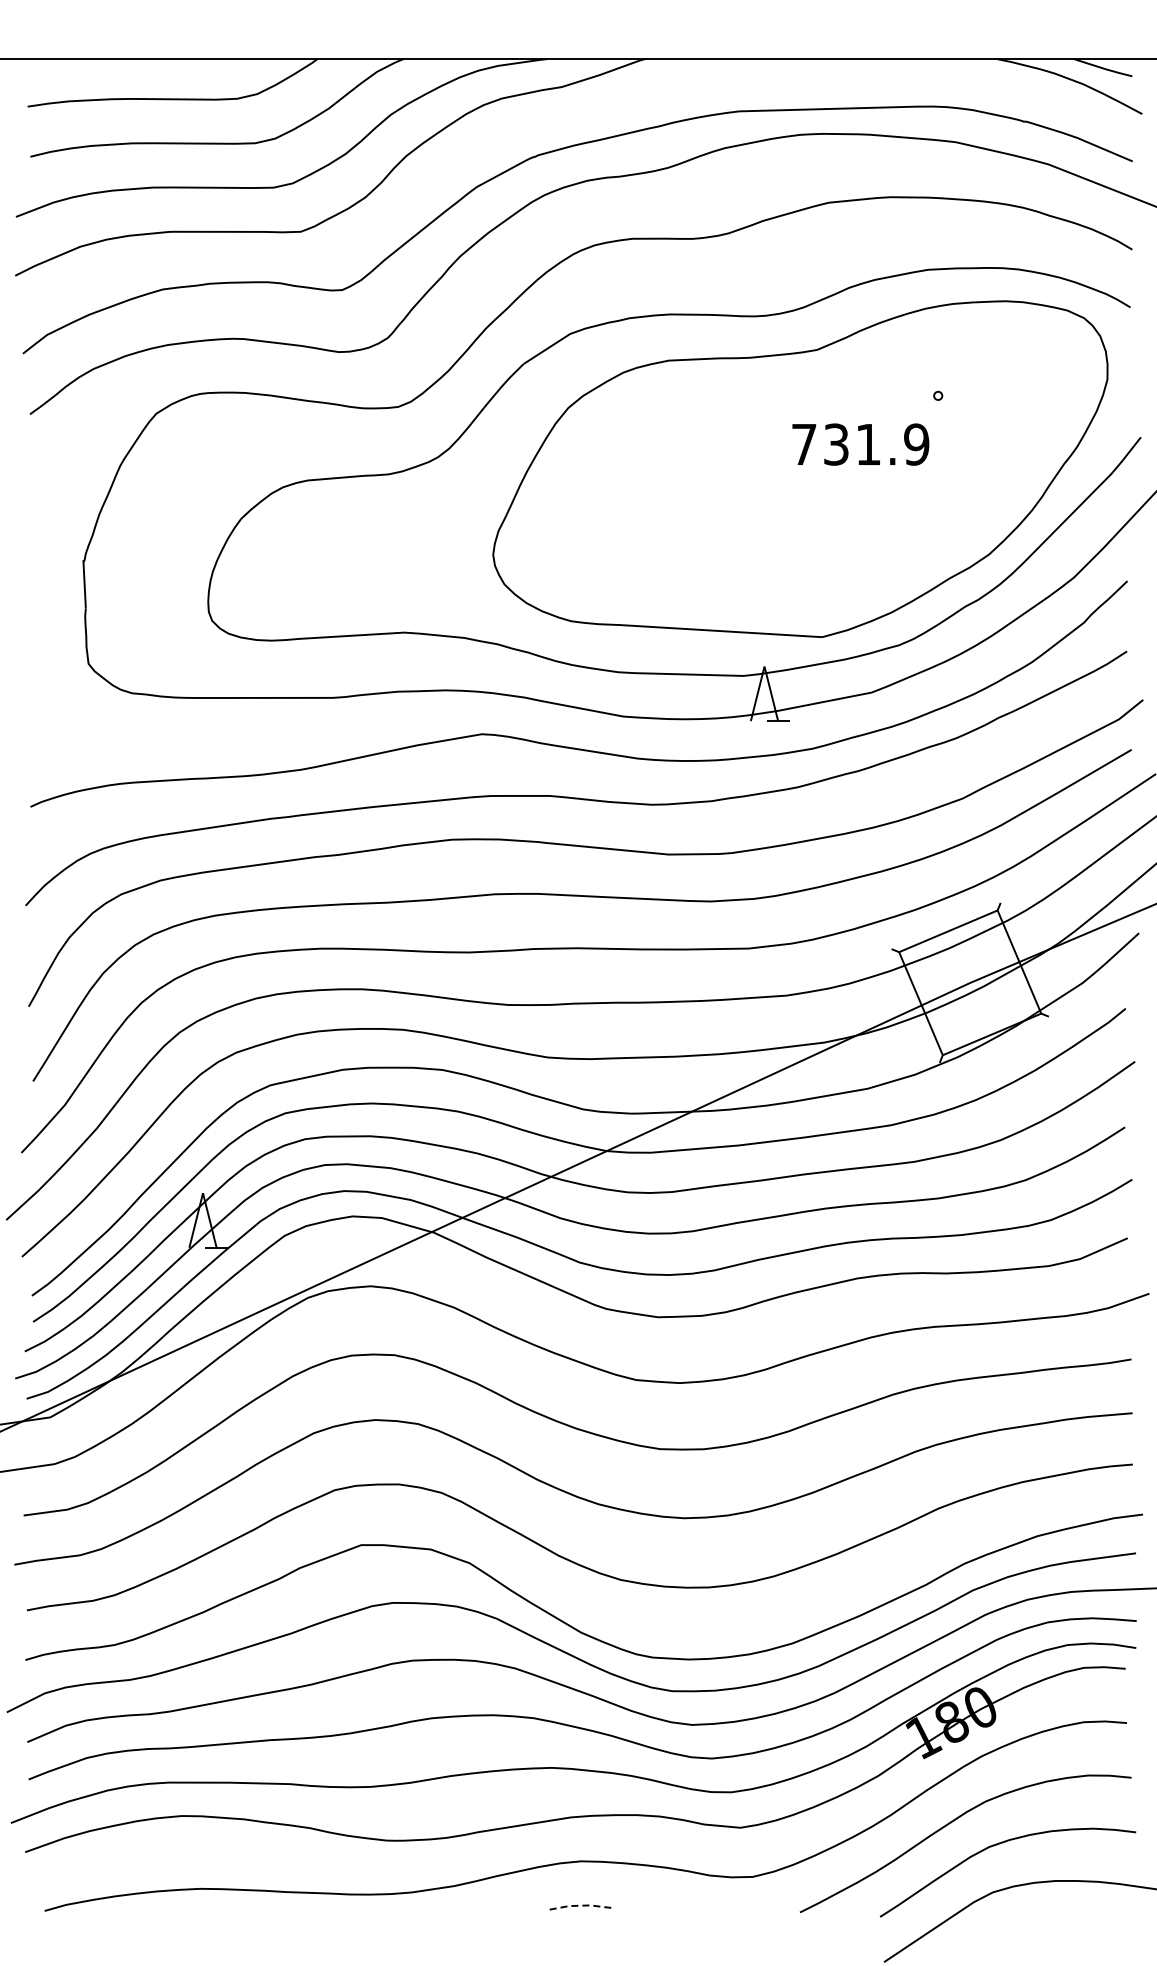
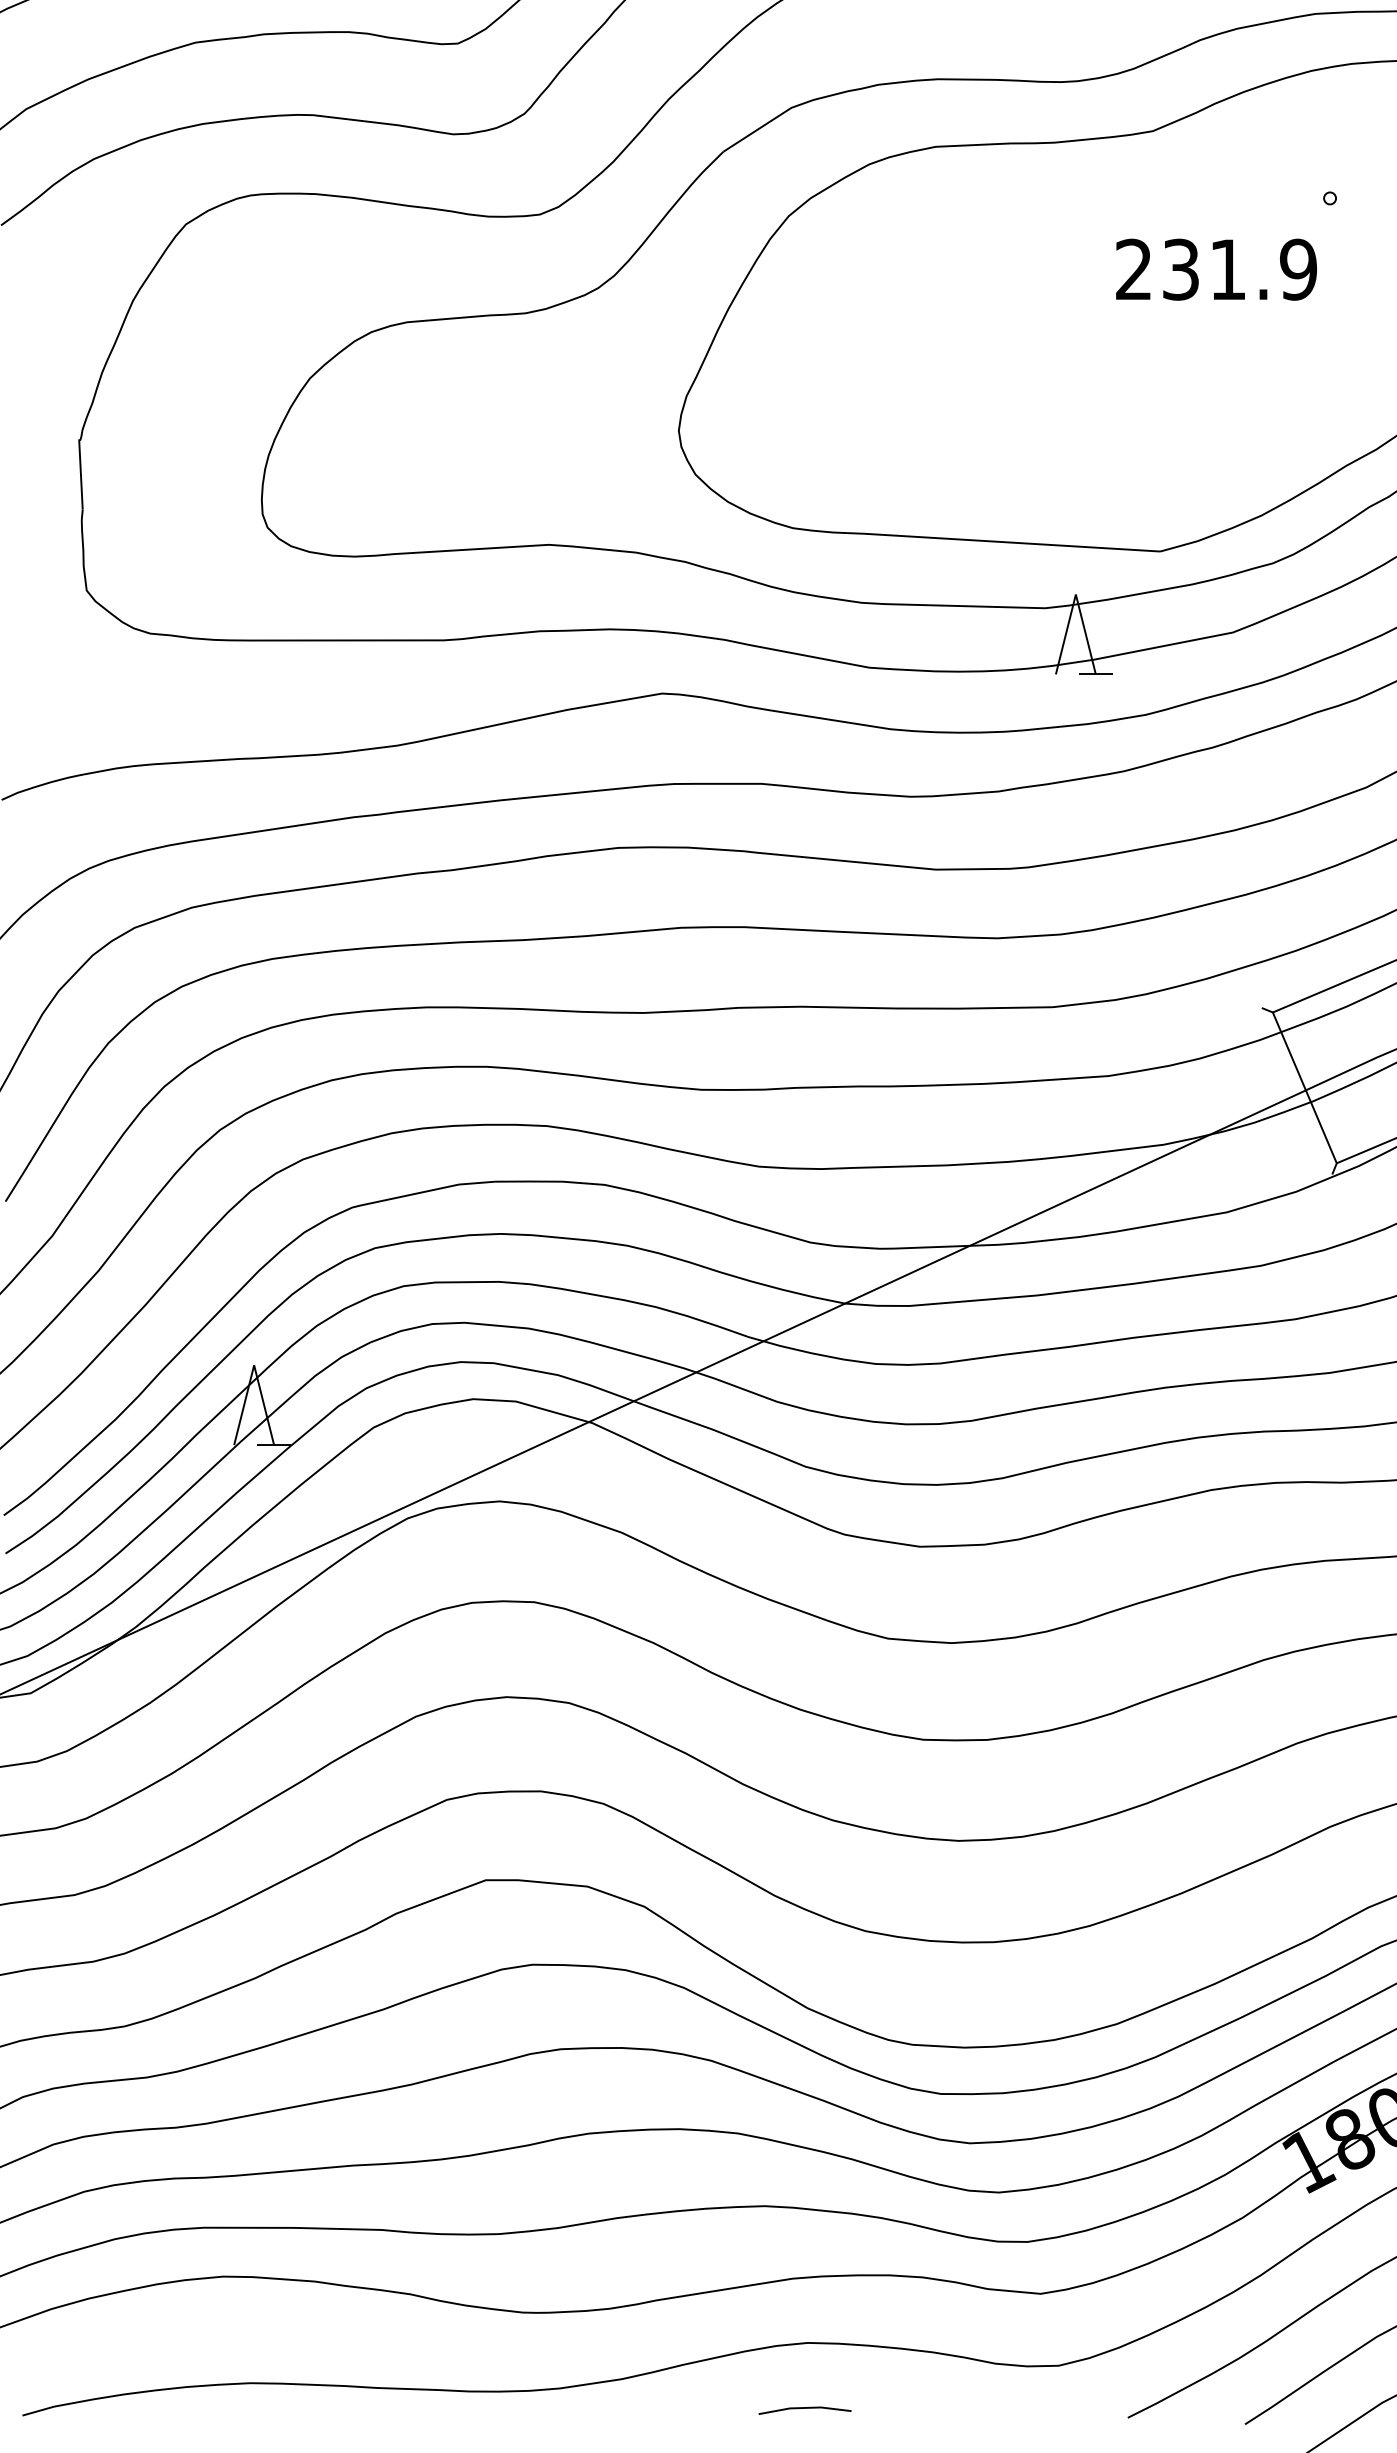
text: (804, 443) -> (1134, 268), 731.9 -> 231.9
line: (579, 1905) -> (805, 2407), dashed -> solid

